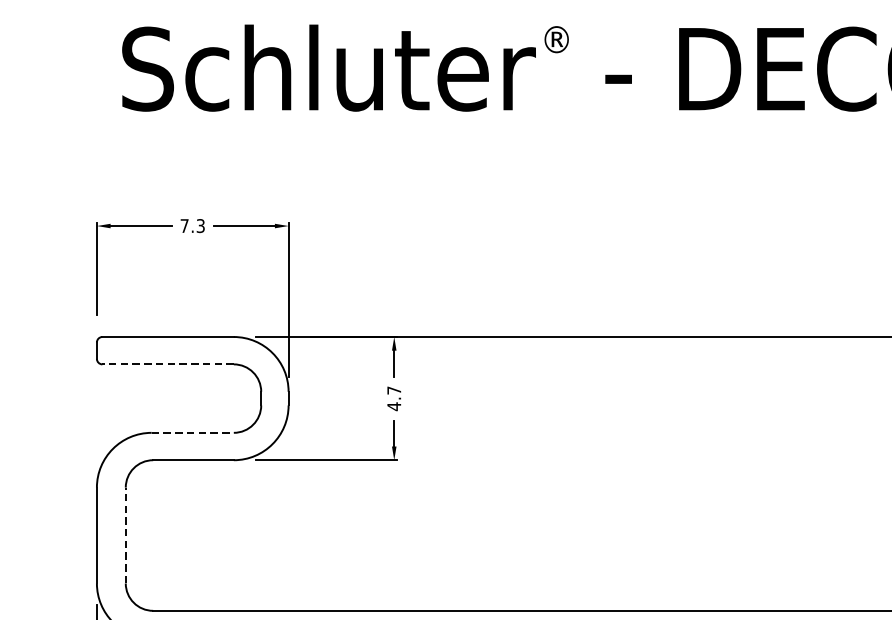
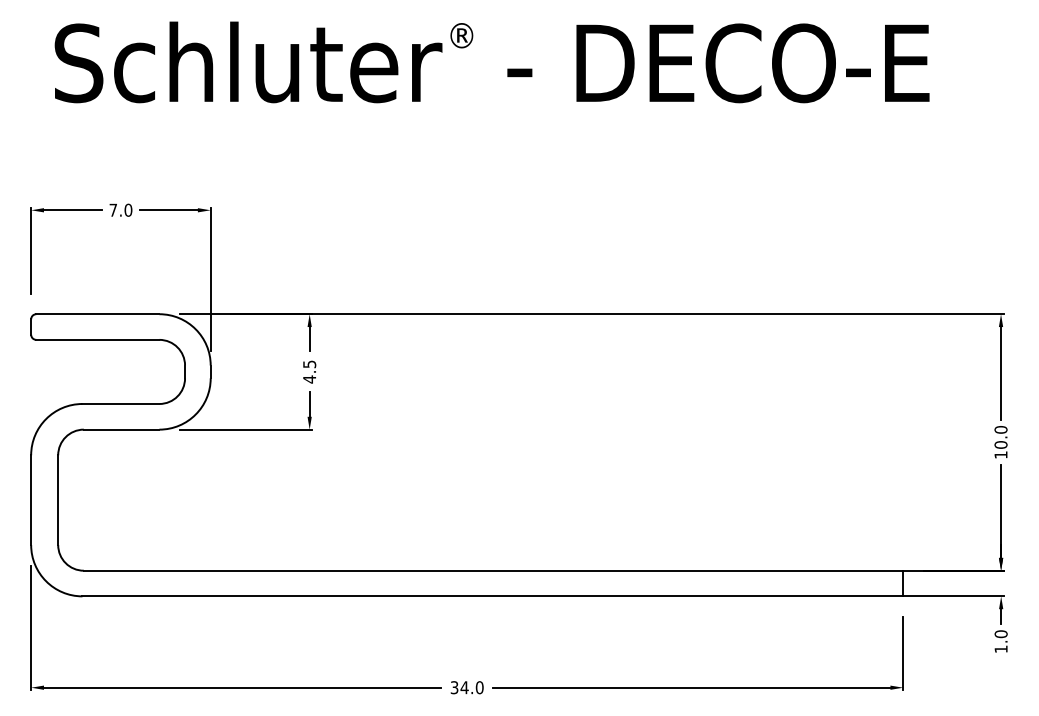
text: (200, 225) -> (128, 209), 7.3 -> 7.0
line: (167, 363) -> (97, 339), dashed -> solid
text: (394, 390) -> (309, 364), 4.7 -> 4.5
line: (193, 433) -> (121, 404), dashed -> solid
line: (126, 535) -> (58, 500), dashed -> solid

